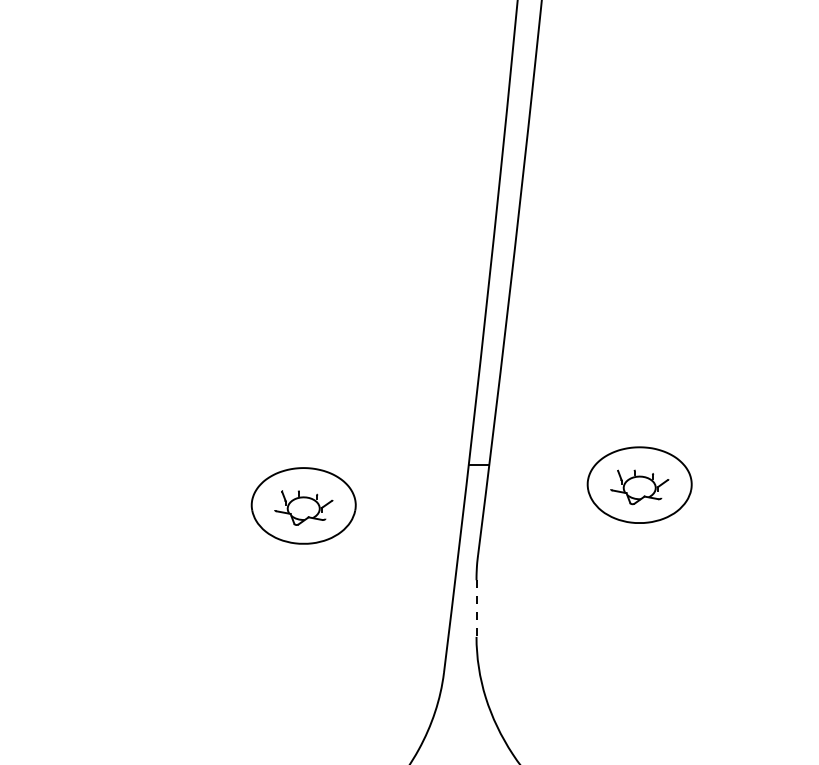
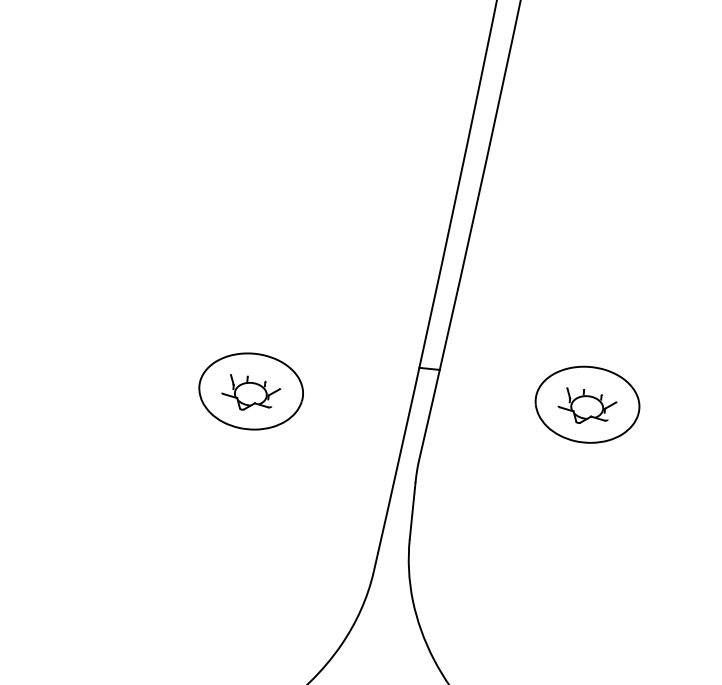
line: (476, 609) -> (412, 511), dashed -> solid

